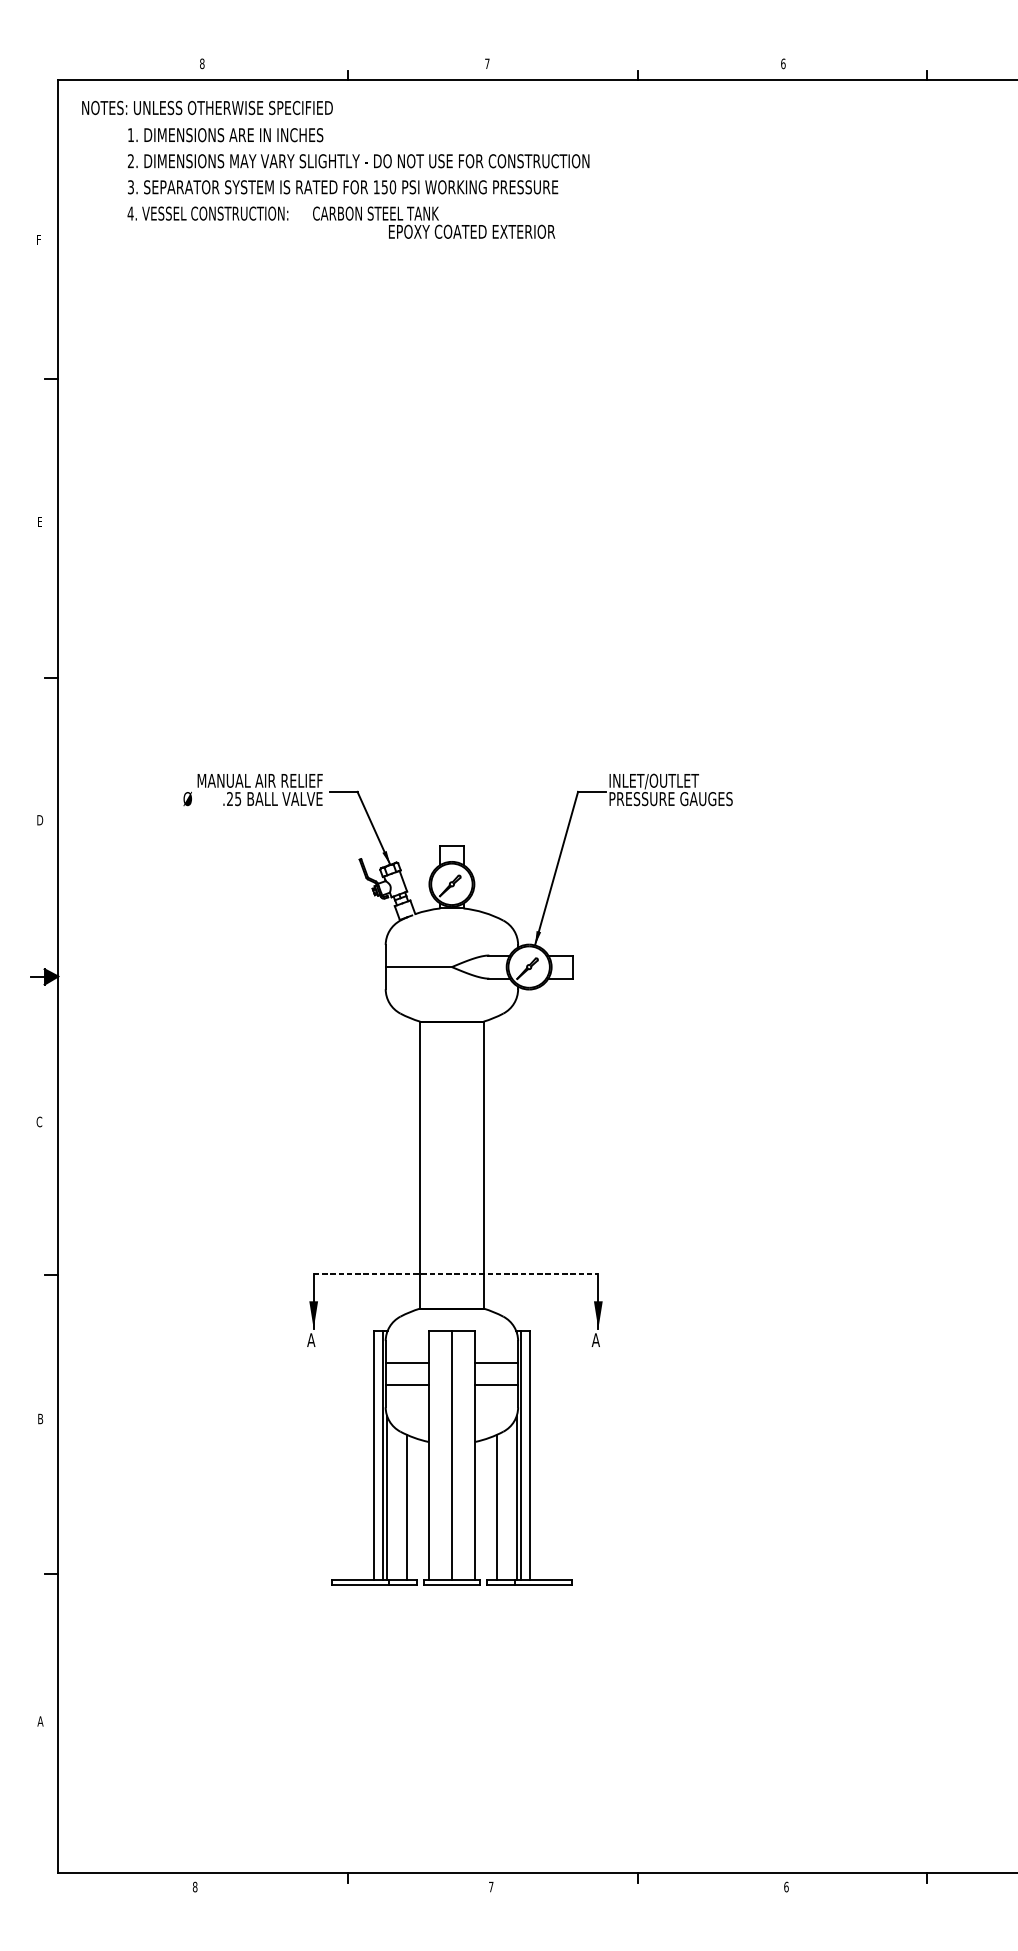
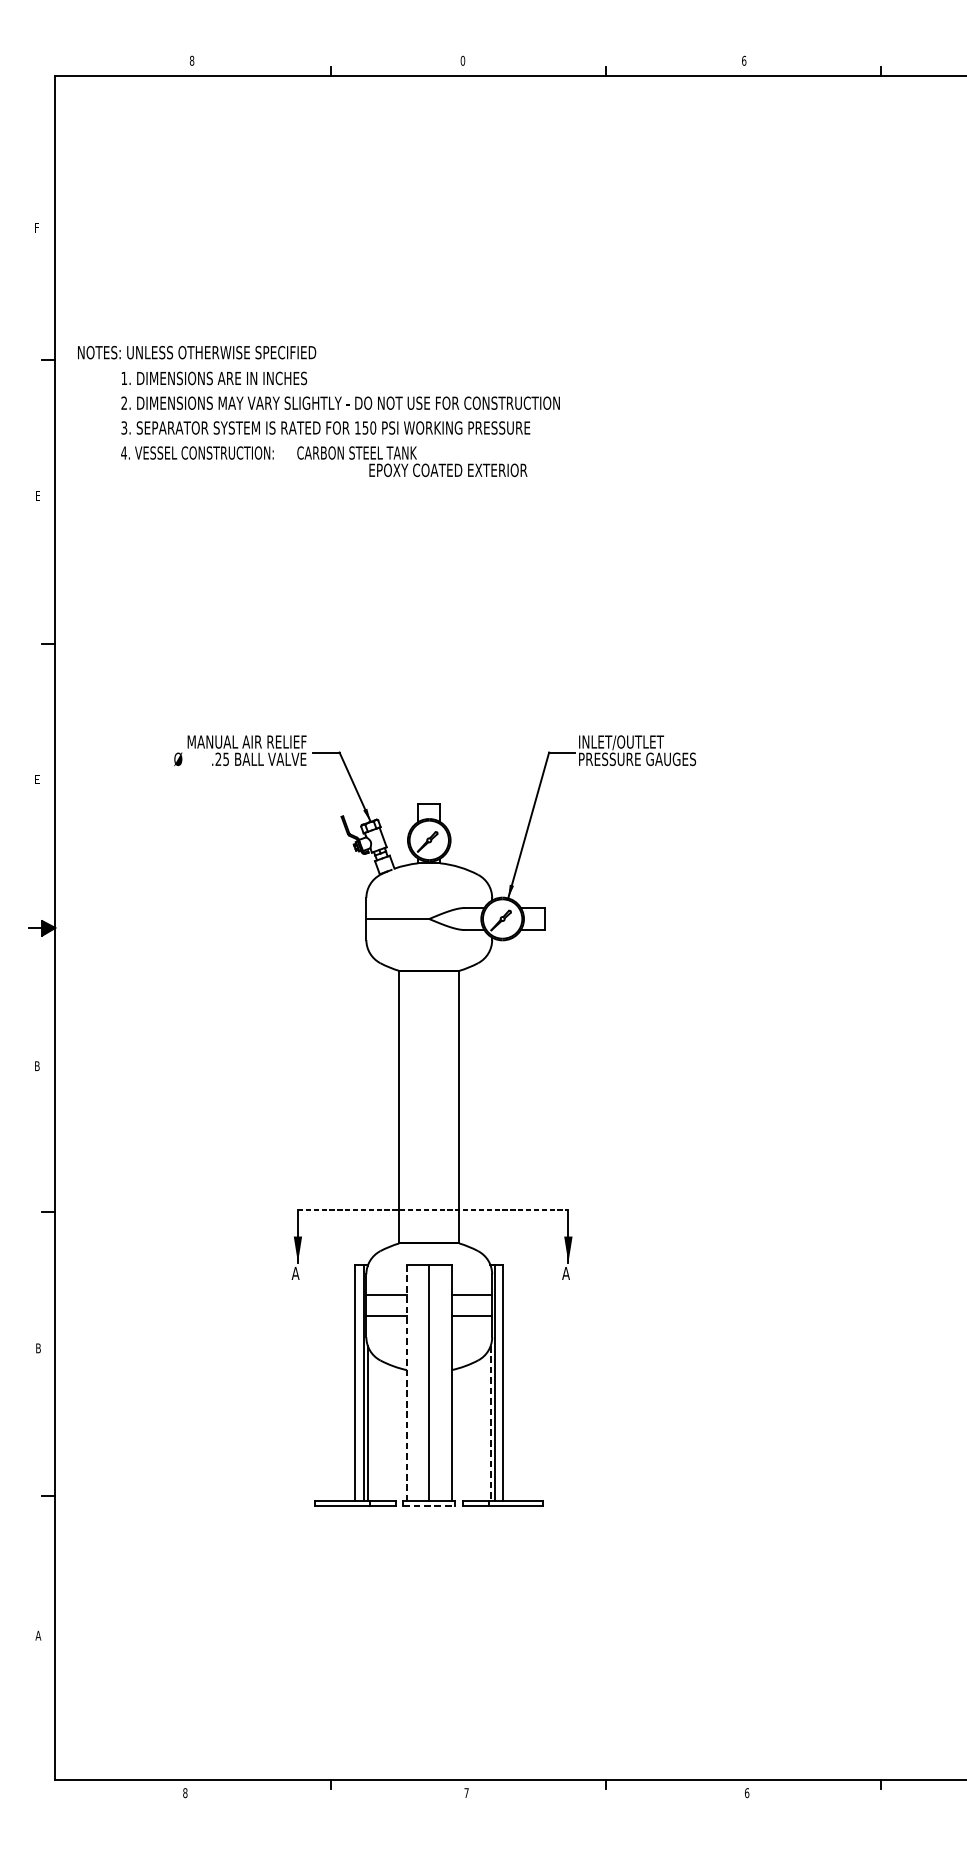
text: (487, 63) -> (463, 60), 7 -> 0
text: (335, 169) -> (318, 411), moved
text: (40, 820) -> (38, 779), D -> E
text: (39, 1121) -> (37, 1065), C -> B
line: (428, 1455) -> (407, 1383), solid -> dashed
line: (516, 1497) -> (490, 1422), solid -> dashed
line: (406, 1506) -> (386, 1431), removed
line: (497, 1506) -> (472, 1431), removed
line: (451, 1585) -> (428, 1506), solid -> dashed

